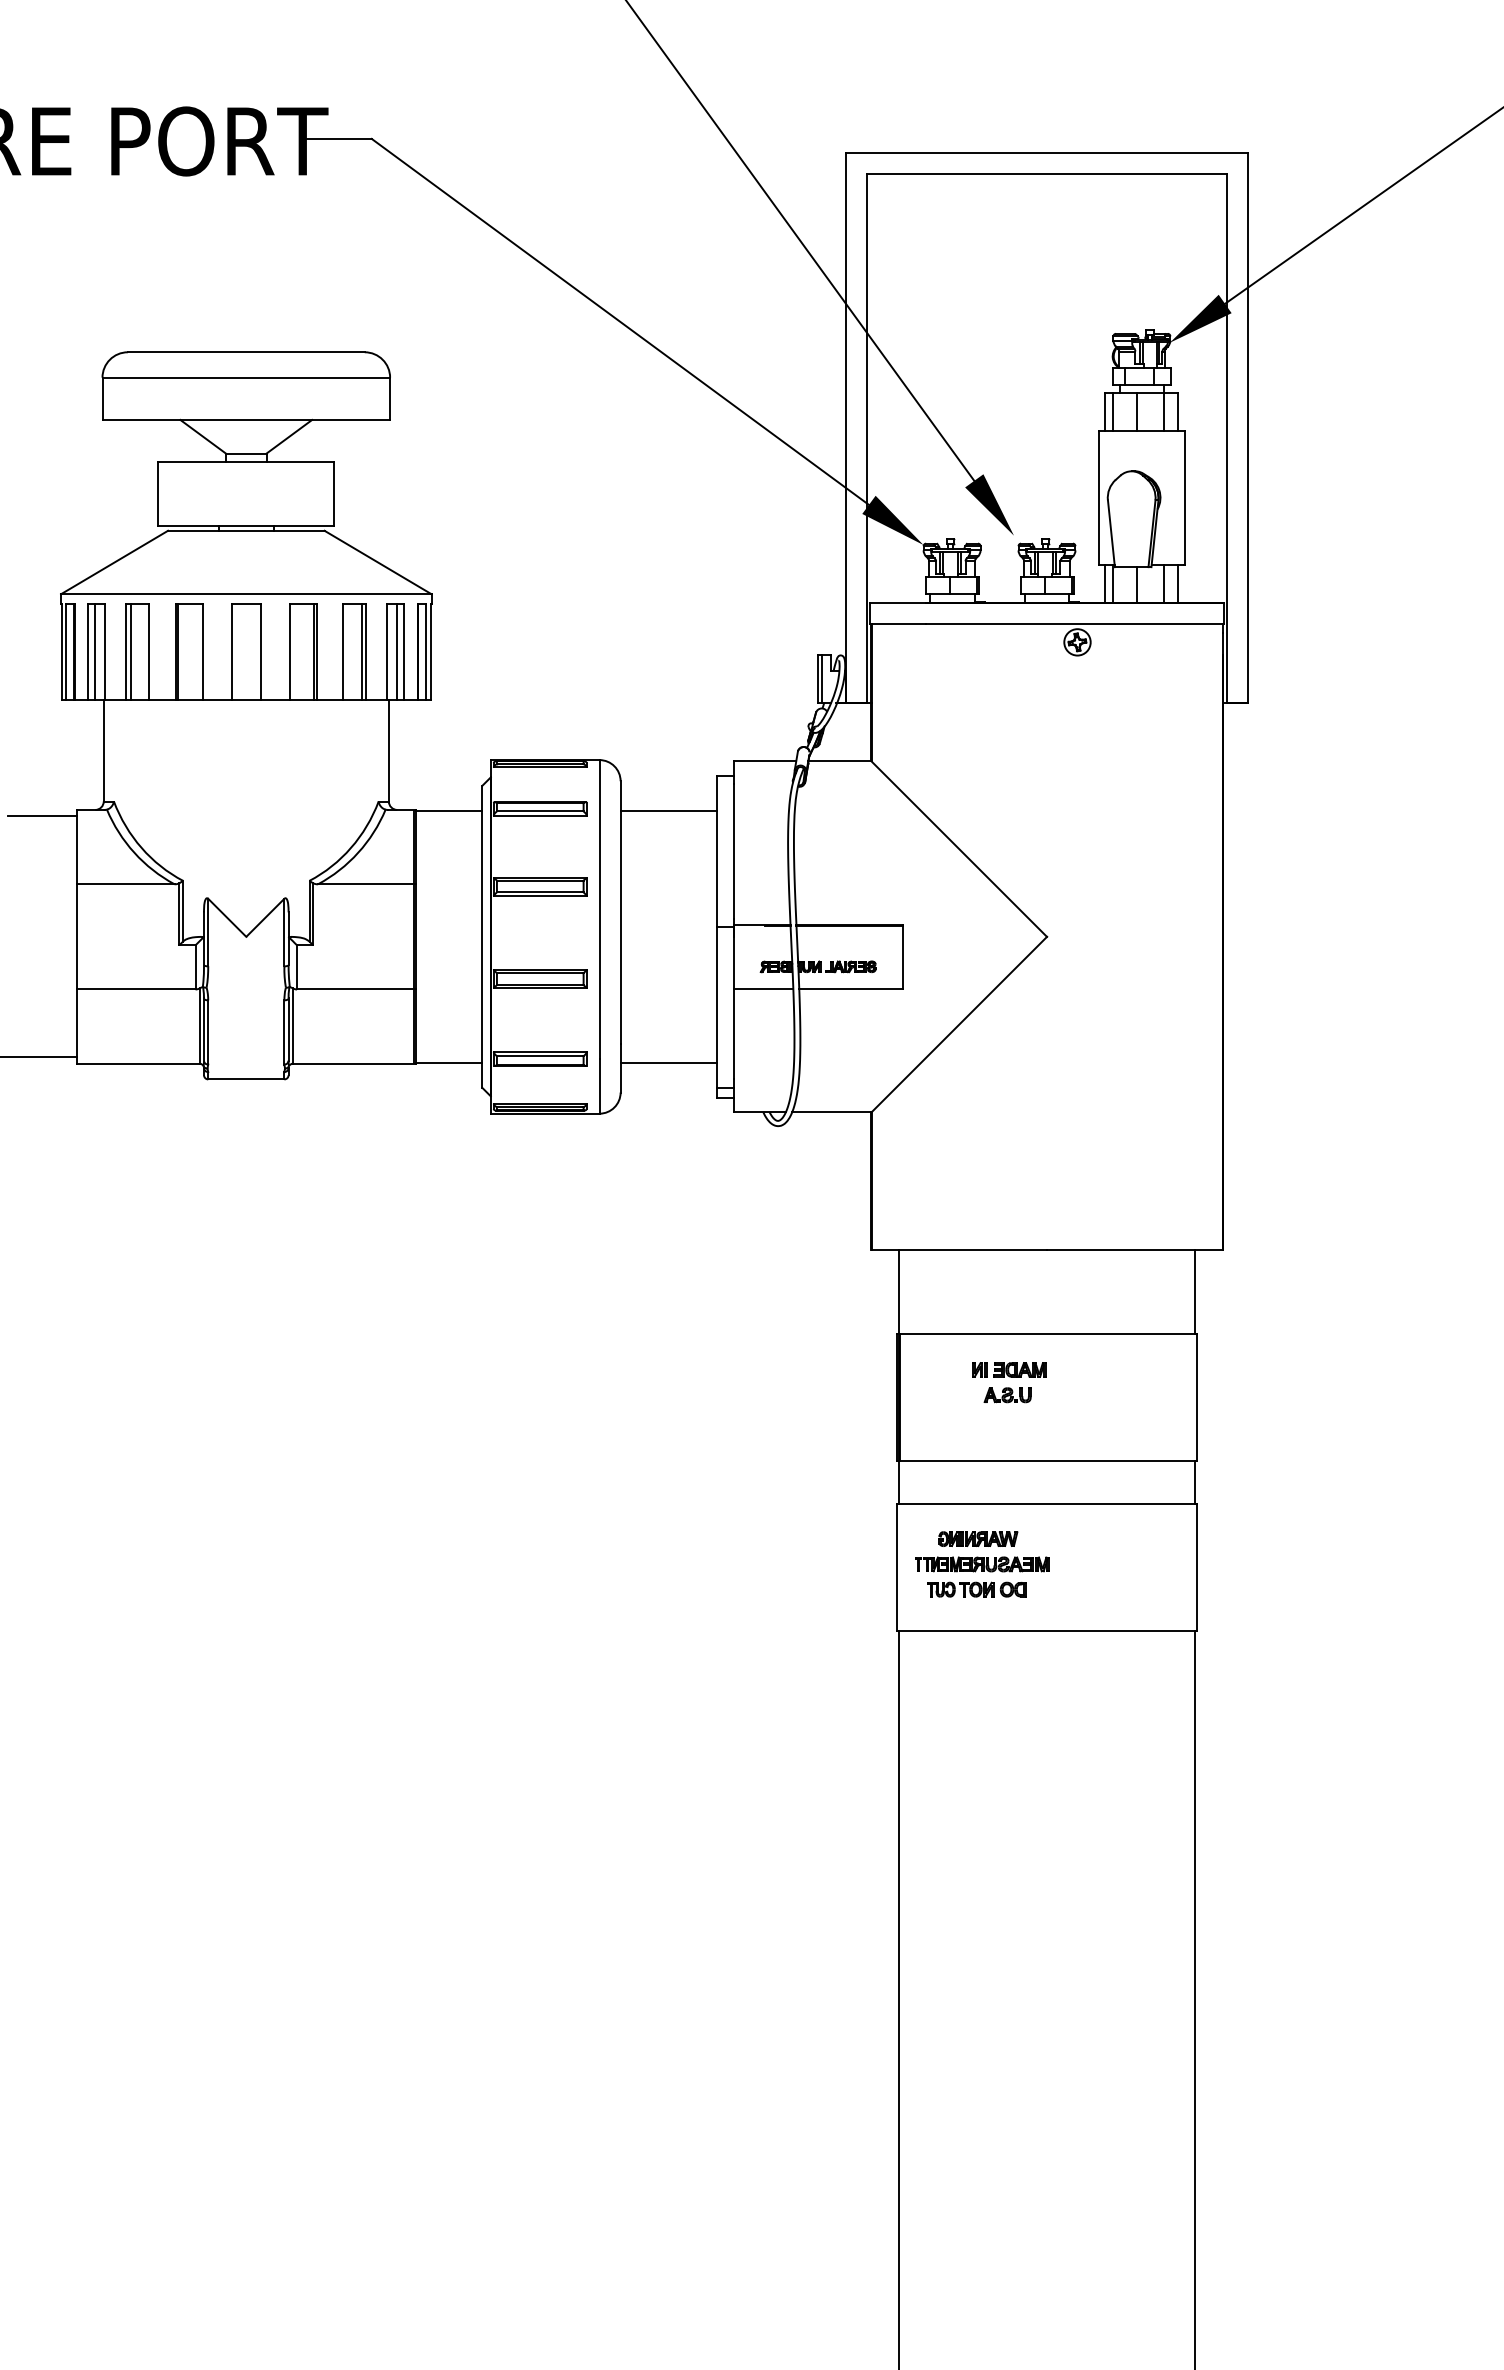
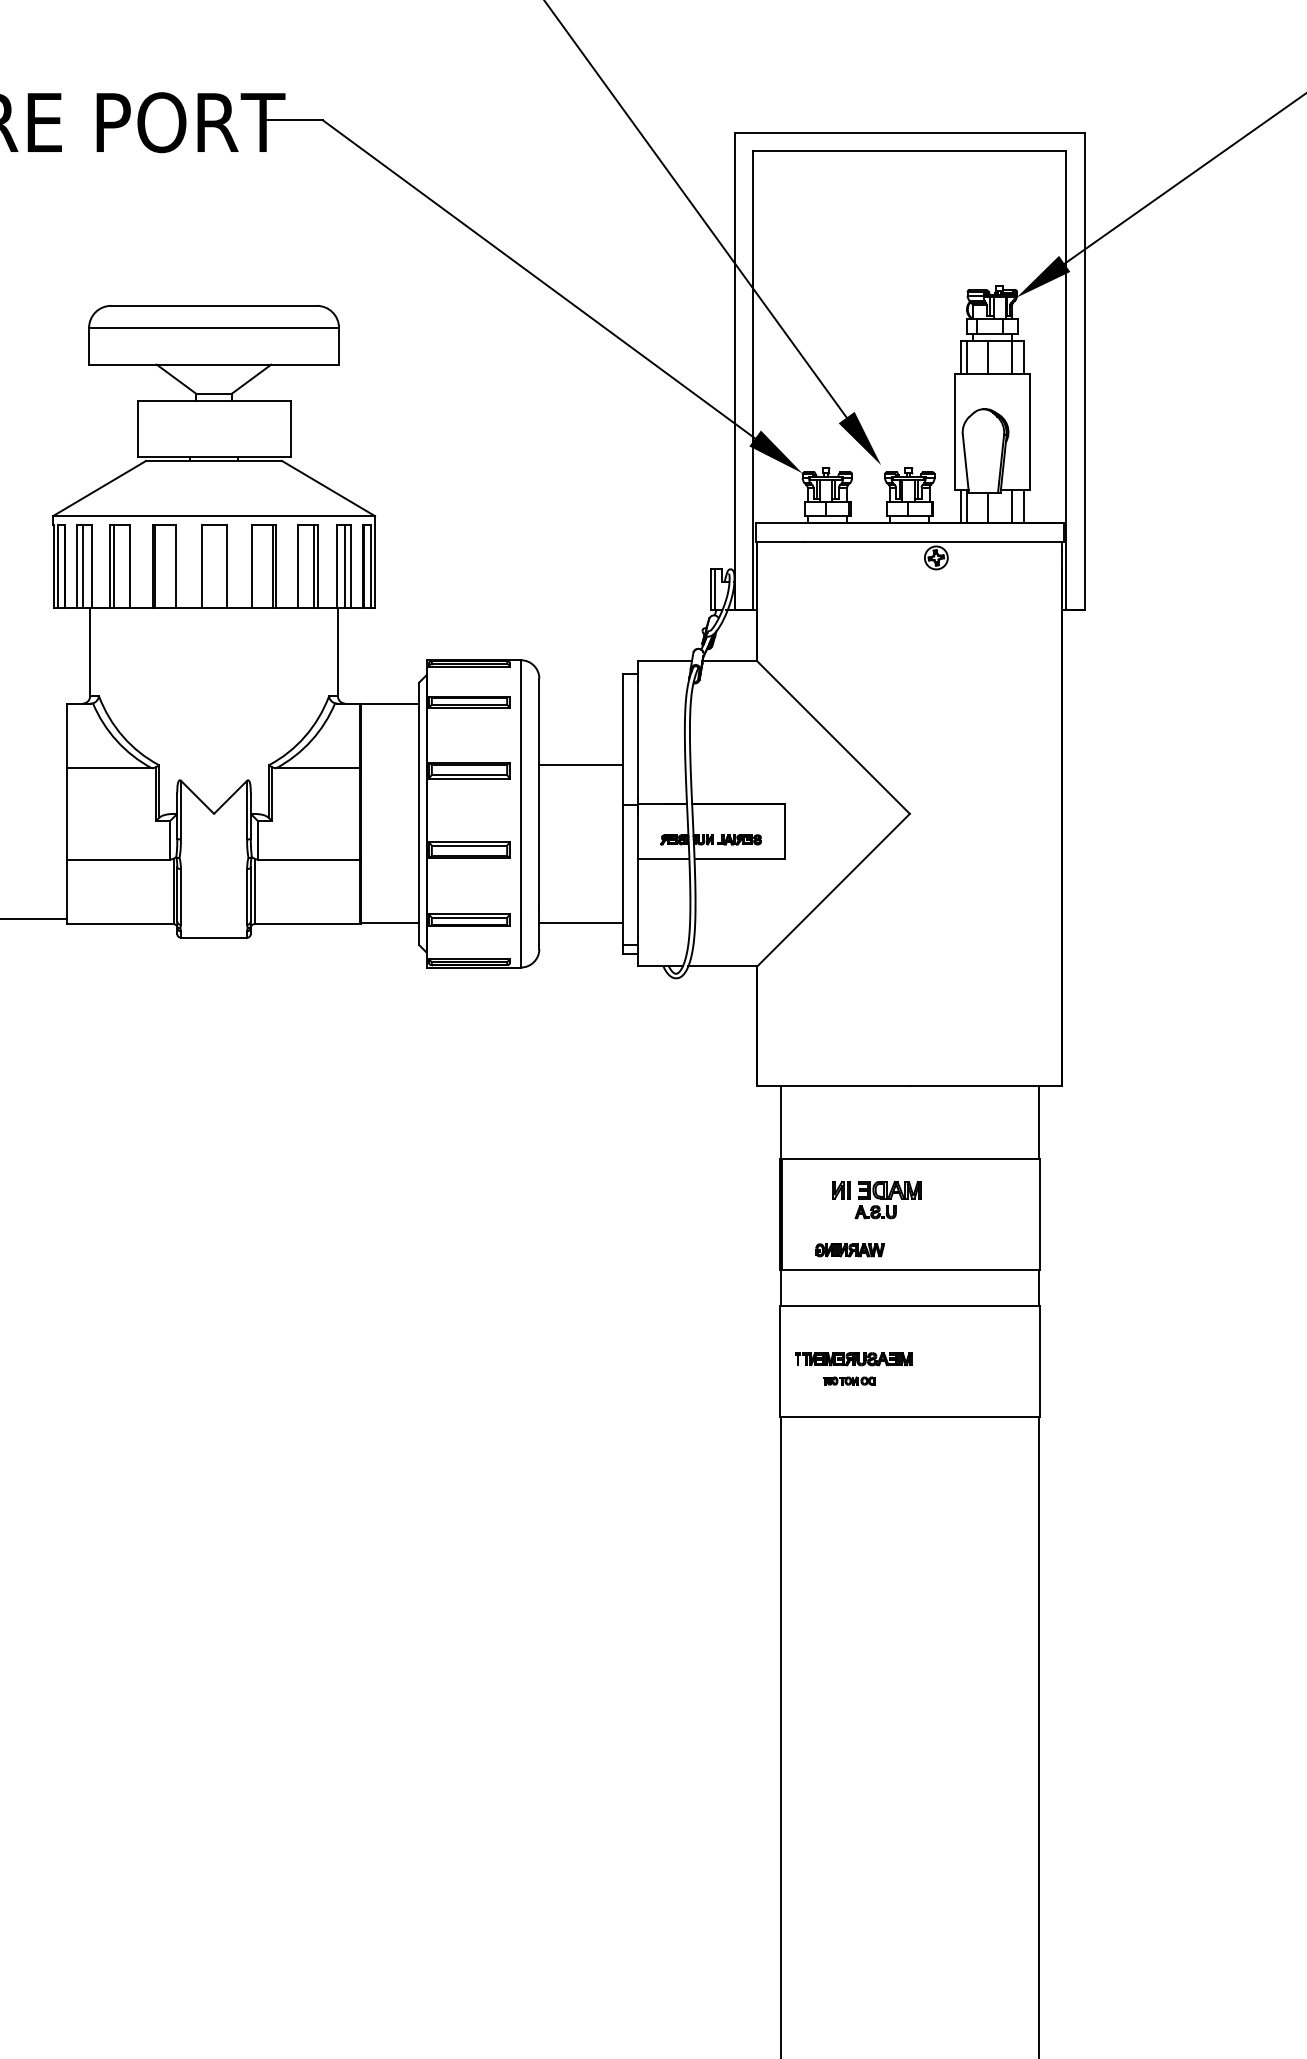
line: (668, 810) -> (580, 764), moved
line: (42, 816) -> (36, 709), removed
part: (1009, 1369) -> (877, 1189), size x1.4
part: (978, 1538) -> (850, 1249), moved
part: (976, 1589) -> (848, 1381), size x0.6

